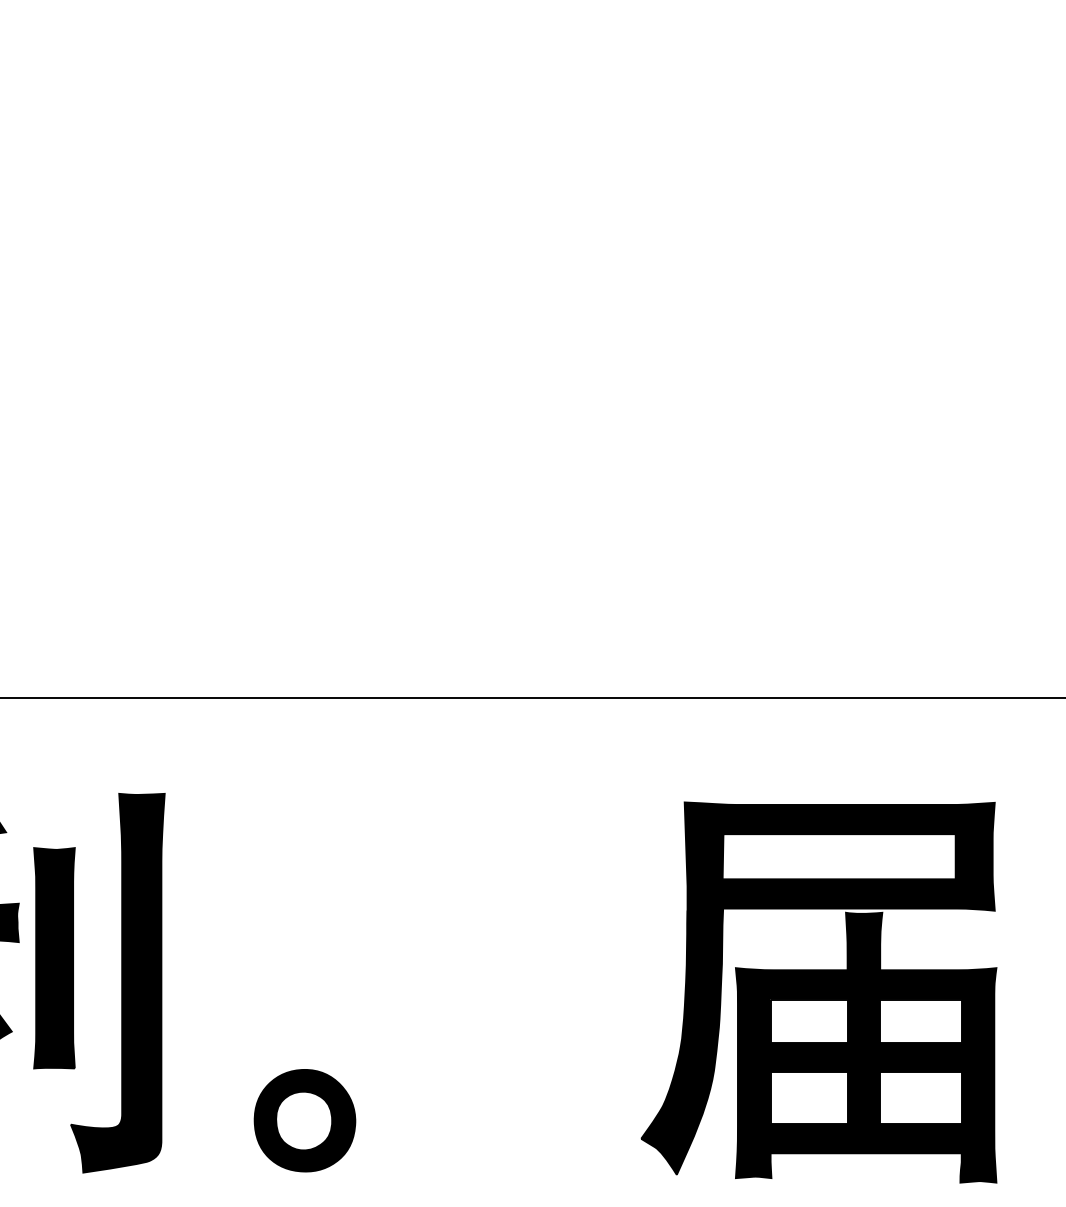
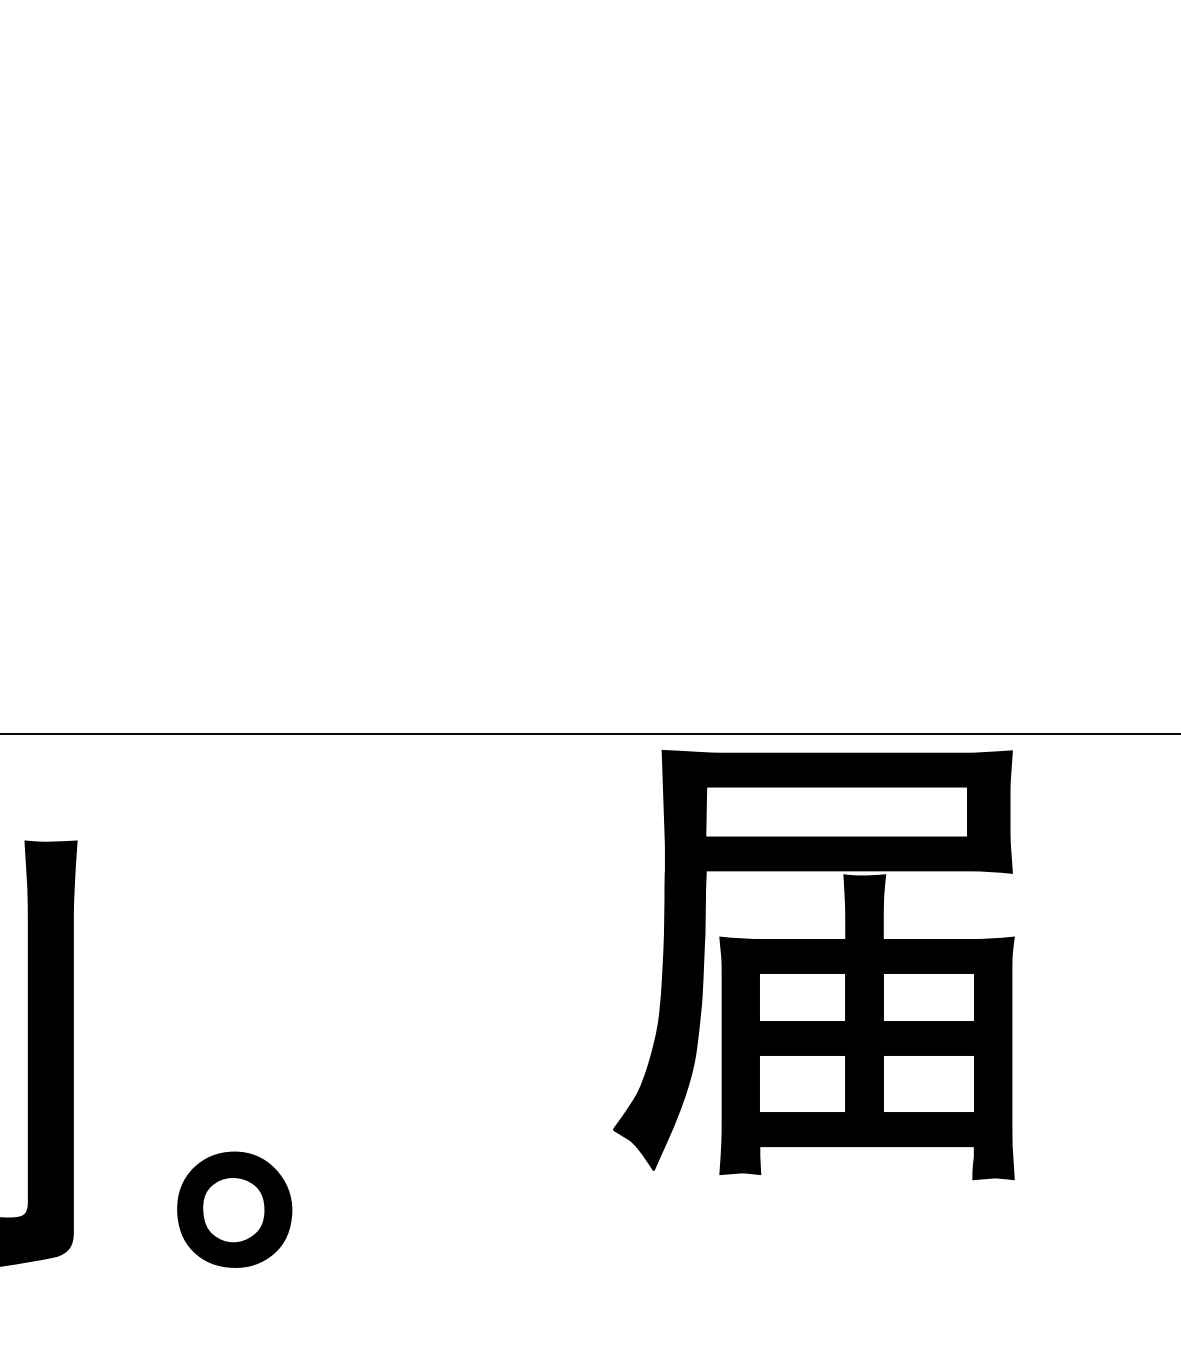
part: (818, 992) -> (813, 964), moved

